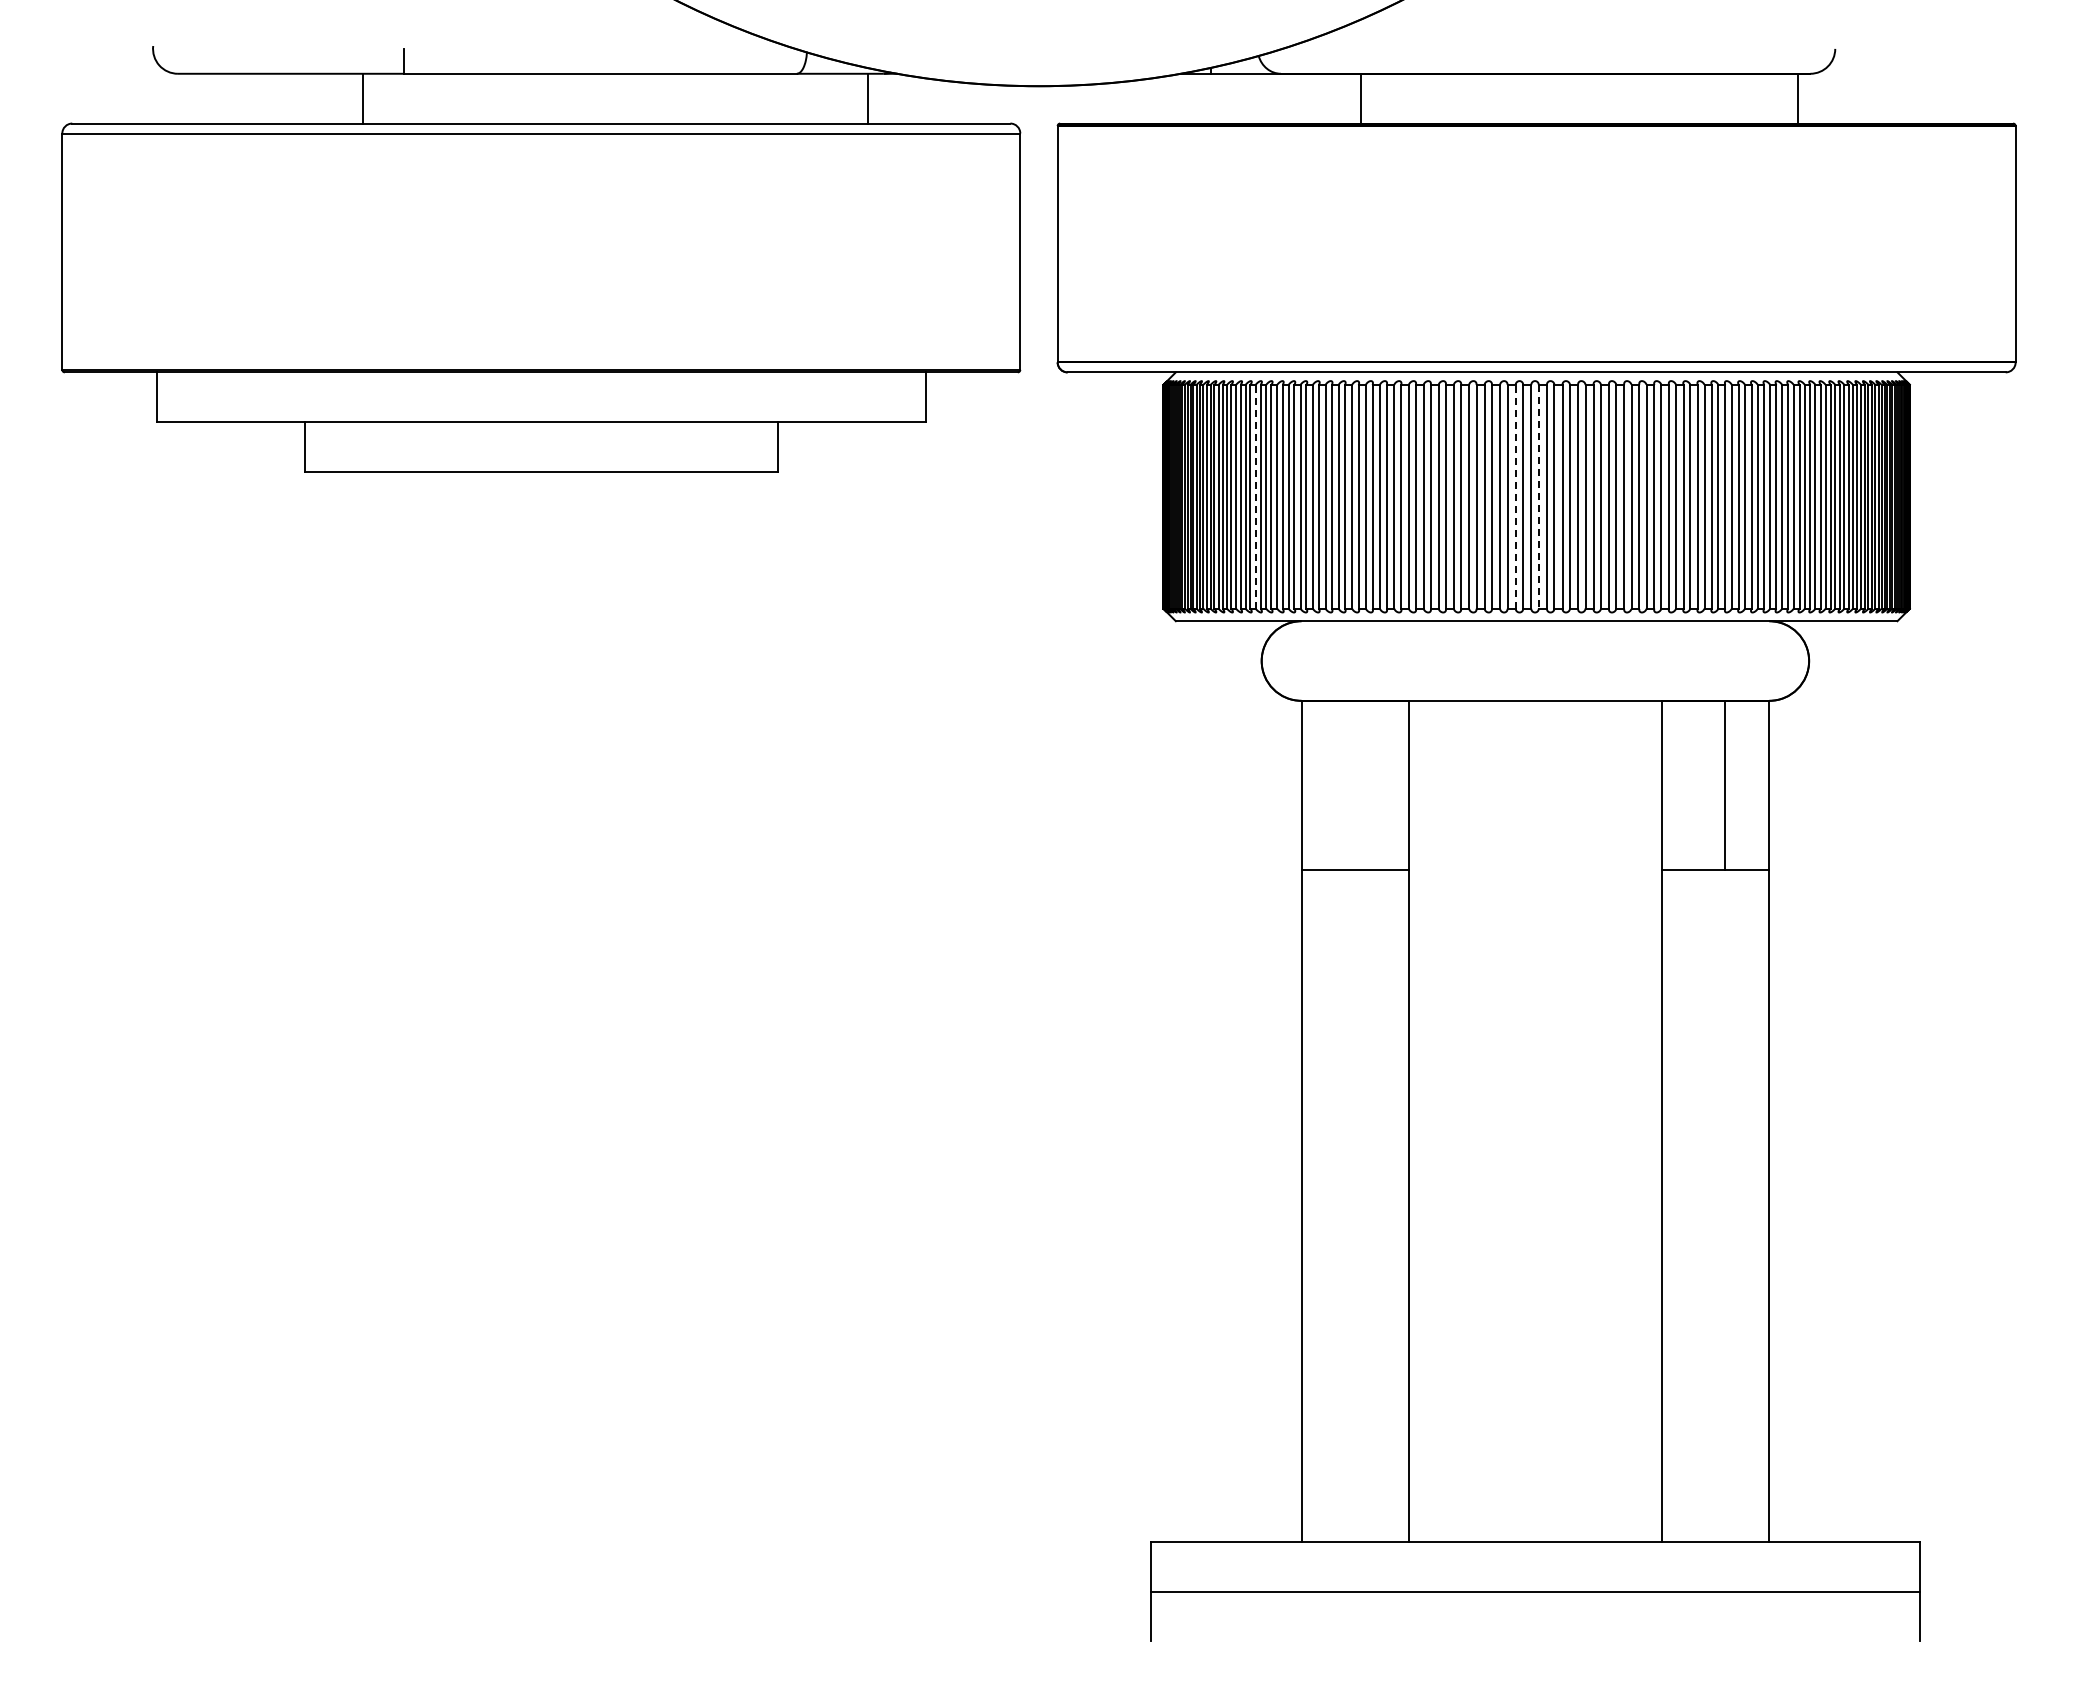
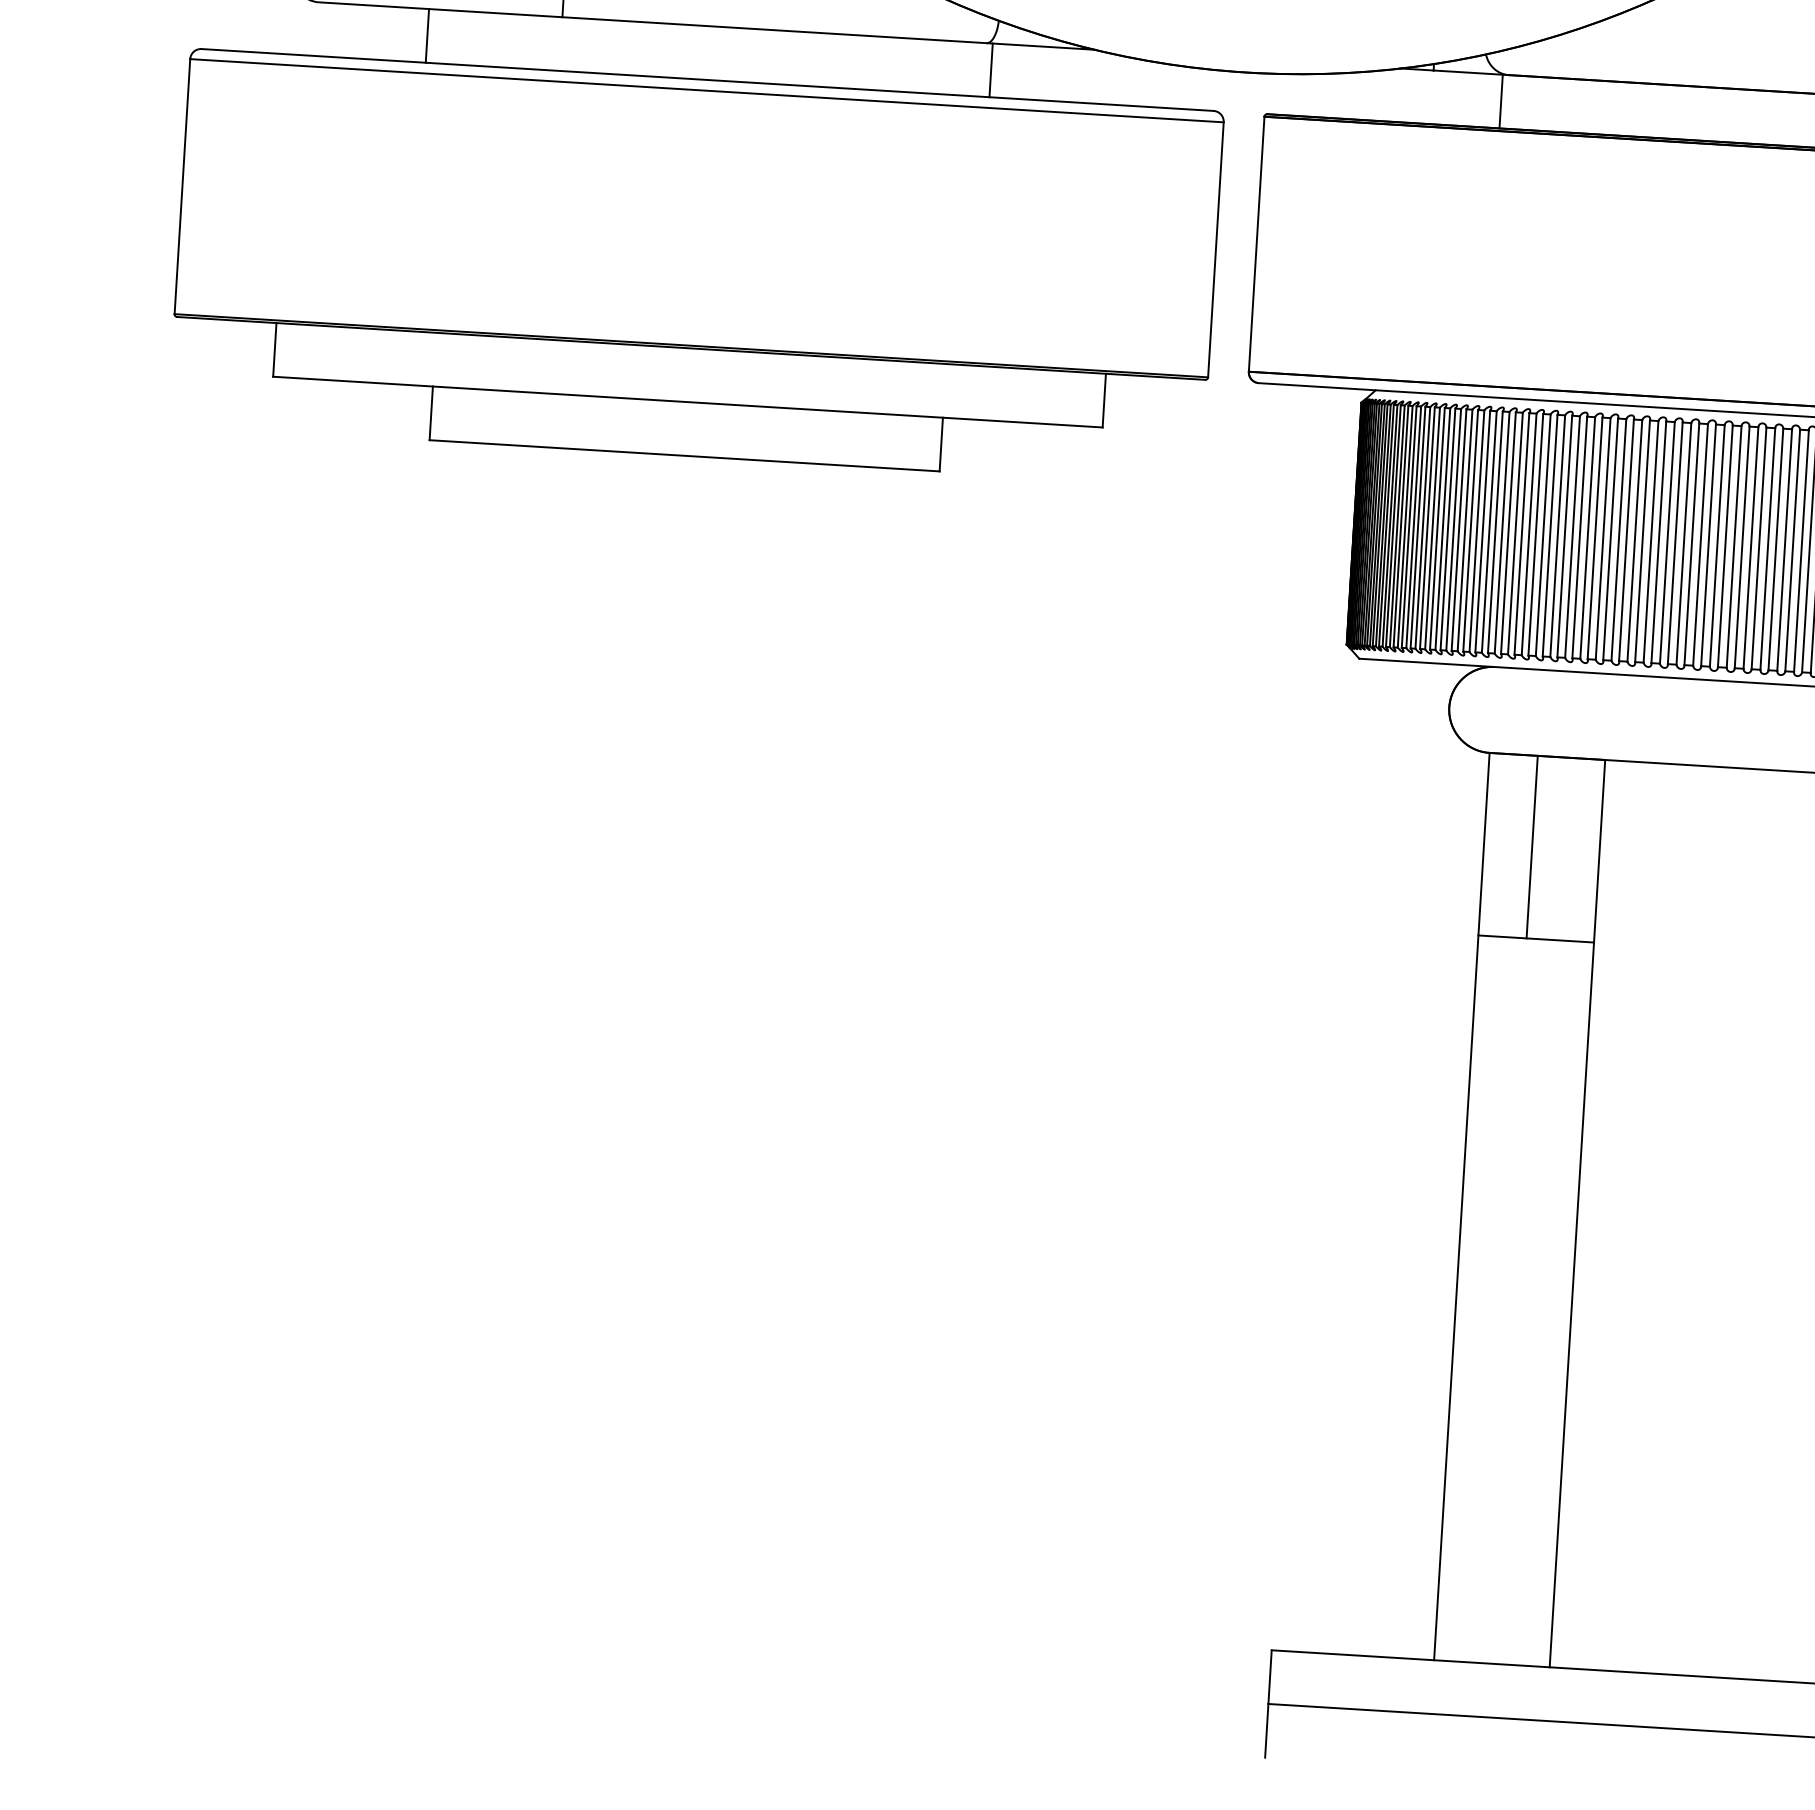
line: (363, 98) -> (427, 35), moved
line: (867, 98) -> (991, 70), moved
line: (1361, 98) -> (1501, 101), moved
line: (1255, 496) -> (1453, 529), dashed -> solid
line: (1515, 496) -> (1733, 546), dashed -> solid
line: (1538, 496) -> (1758, 548), dashed -> solid
line: (1346, 785) -> (1532, 847), added

